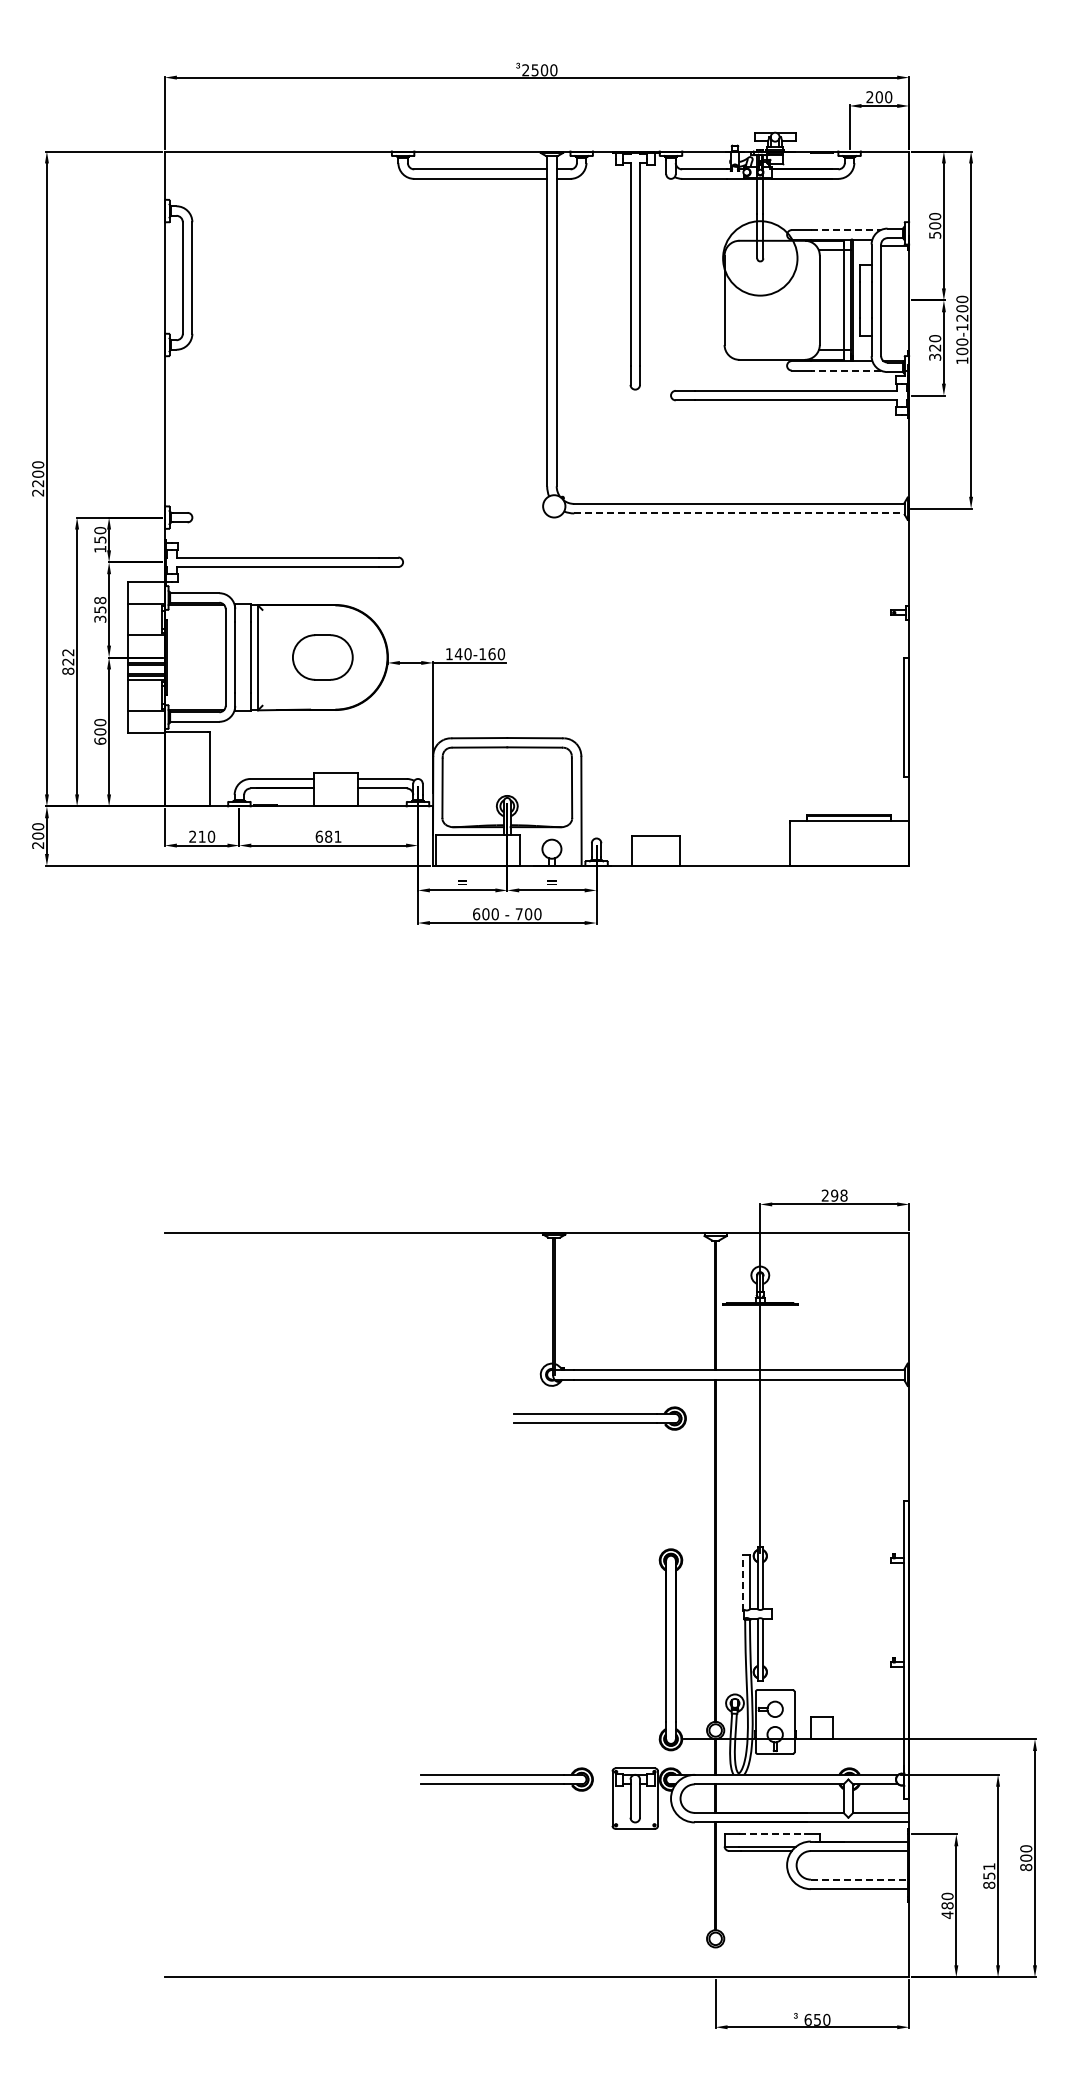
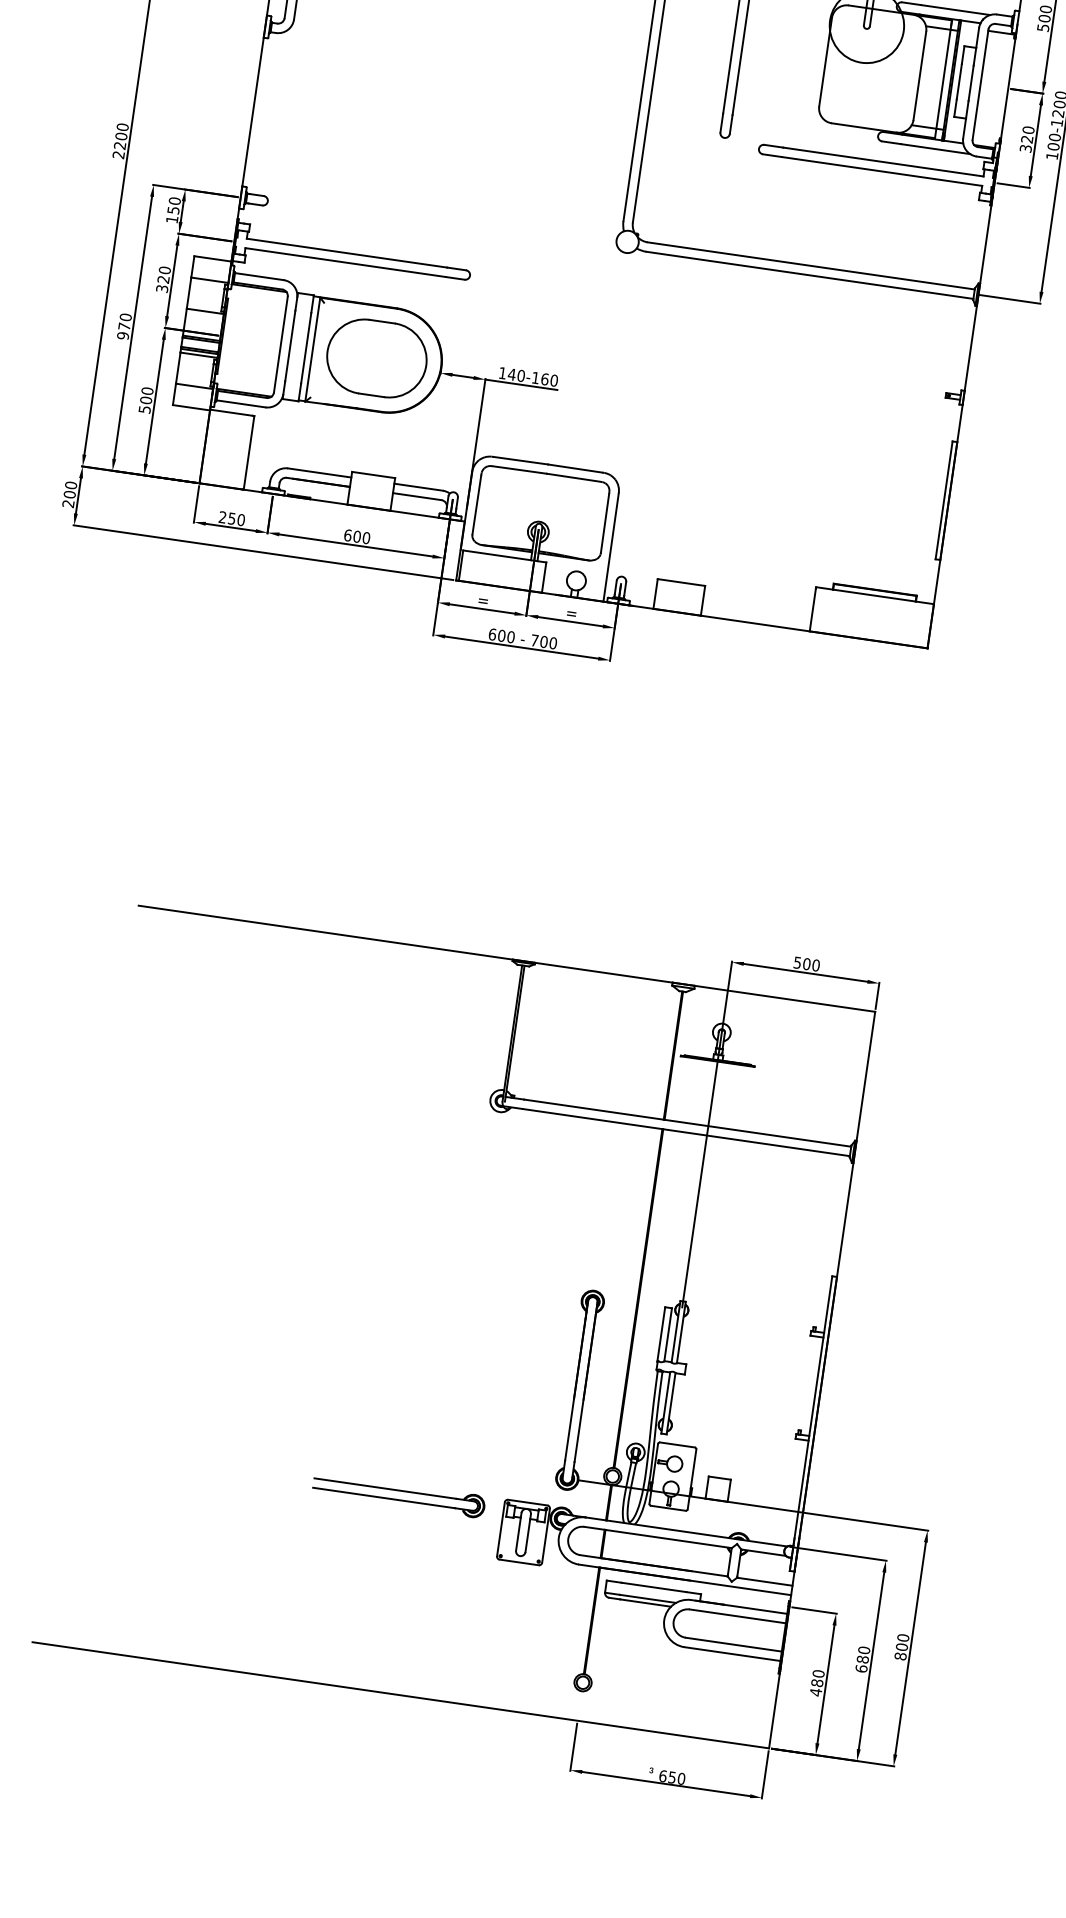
line: (845, 230) -> (955, 10), dashed -> solid
line: (845, 370) -> (935, 148), dashed -> solid
line: (739, 513) -> (809, 275), dashed -> solid
text: (100, 604) -> (164, 274), 358 -> 320
part: (322, 657) -> (376, 358), size x1.67
text: (68, 661) -> (124, 326), 822 -> 970
text: (100, 740) -> (145, 408), 600 -> 500
text: (201, 836) -> (231, 518), 210 -> 250
text: (333, 836) -> (362, 537), 681 -> 600
text: (834, 1195) -> (806, 963), 298 -> 500
part: (599, 1418) -> (542, 1151), removed
line: (743, 1583) -> (661, 1335), dashed -> solid
line: (772, 1834) -> (654, 1587), dashed -> solid
text: (989, 1875) -> (863, 1659), 851 -> 680
line: (859, 1879) -> (733, 1644), dashed -> solid

